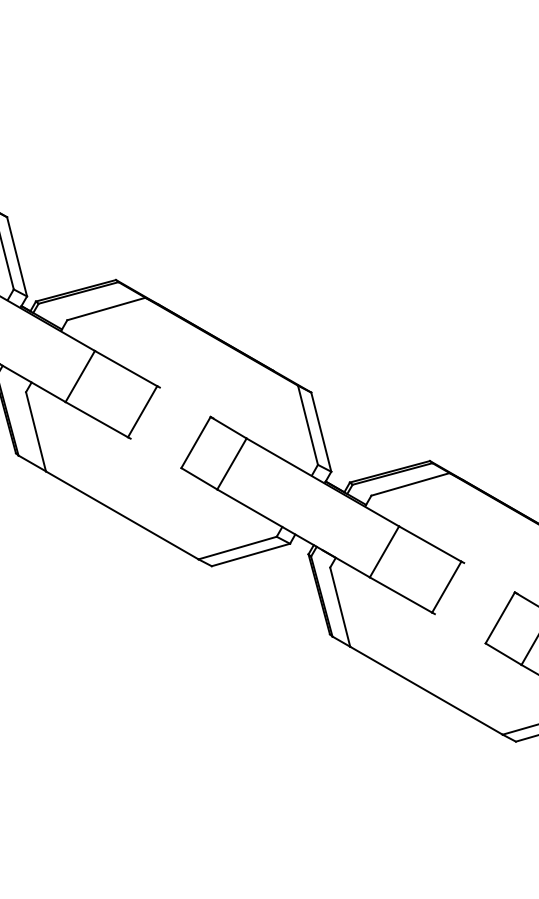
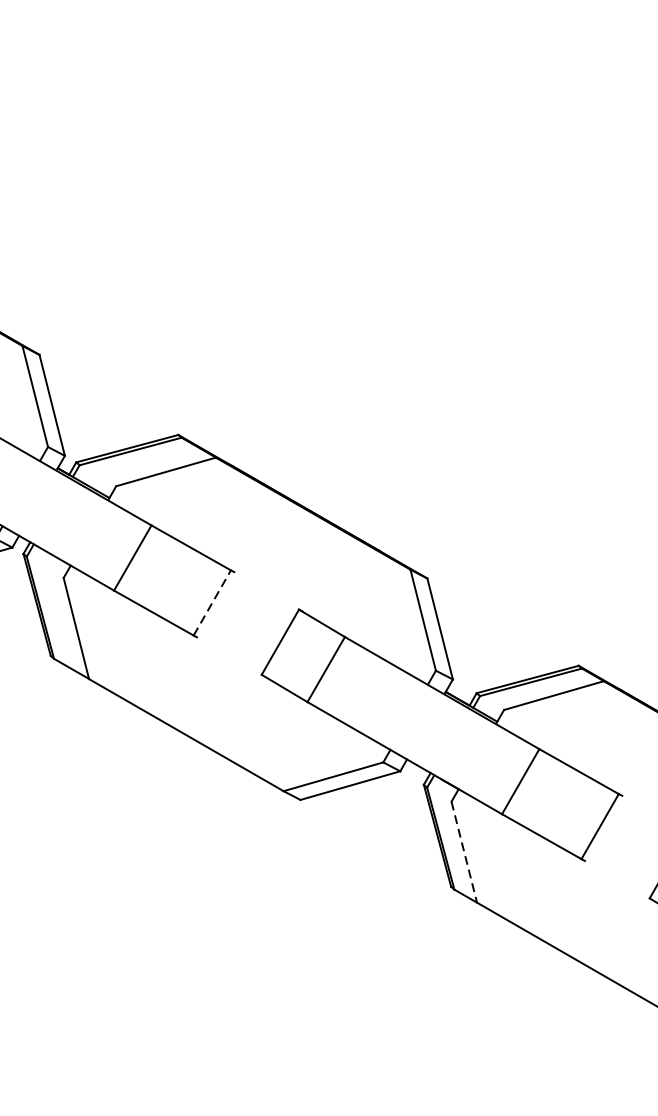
line: (142, 411) -> (212, 602), solid -> dashed
line: (340, 607) -> (464, 852), solid -> dashed

